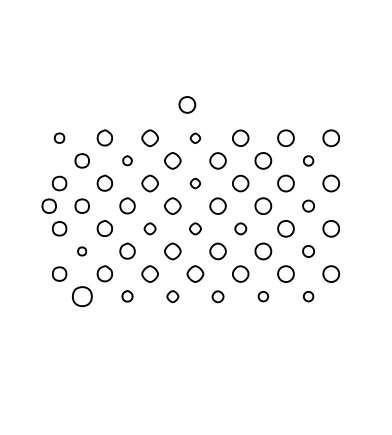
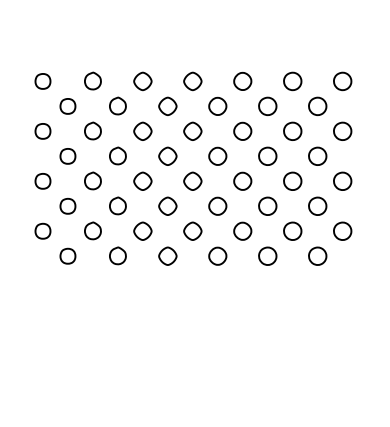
part: (187, 104) -> (184, 44), removed
part: (59, 137) -> (42, 80), size x1.43
part: (195, 138) -> (192, 81), size x1.67
part: (127, 160) -> (117, 105), size x1.67
part: (308, 160) -> (317, 105), size x1.67
part: (195, 183) -> (192, 131), size x1.67
part: (48, 205) -> (30, 155), removed
part: (308, 205) -> (317, 155), size x1.43
part: (149, 228) -> (142, 180), size x1.43
part: (195, 228) -> (192, 180), size x1.43
part: (240, 228) -> (242, 180), size x1.43
part: (81, 251) -> (67, 206), size x1.67
part: (308, 251) -> (317, 206), size x1.43
part: (127, 295) -> (117, 254), size x1.43
part: (81, 296) -> (67, 255), size x0.71
part: (172, 296) -> (167, 255), size x1.43
part: (217, 296) -> (217, 255), size x1.43
part: (263, 296) -> (267, 255), size x1.67
part: (308, 296) -> (317, 255), size x1.67

